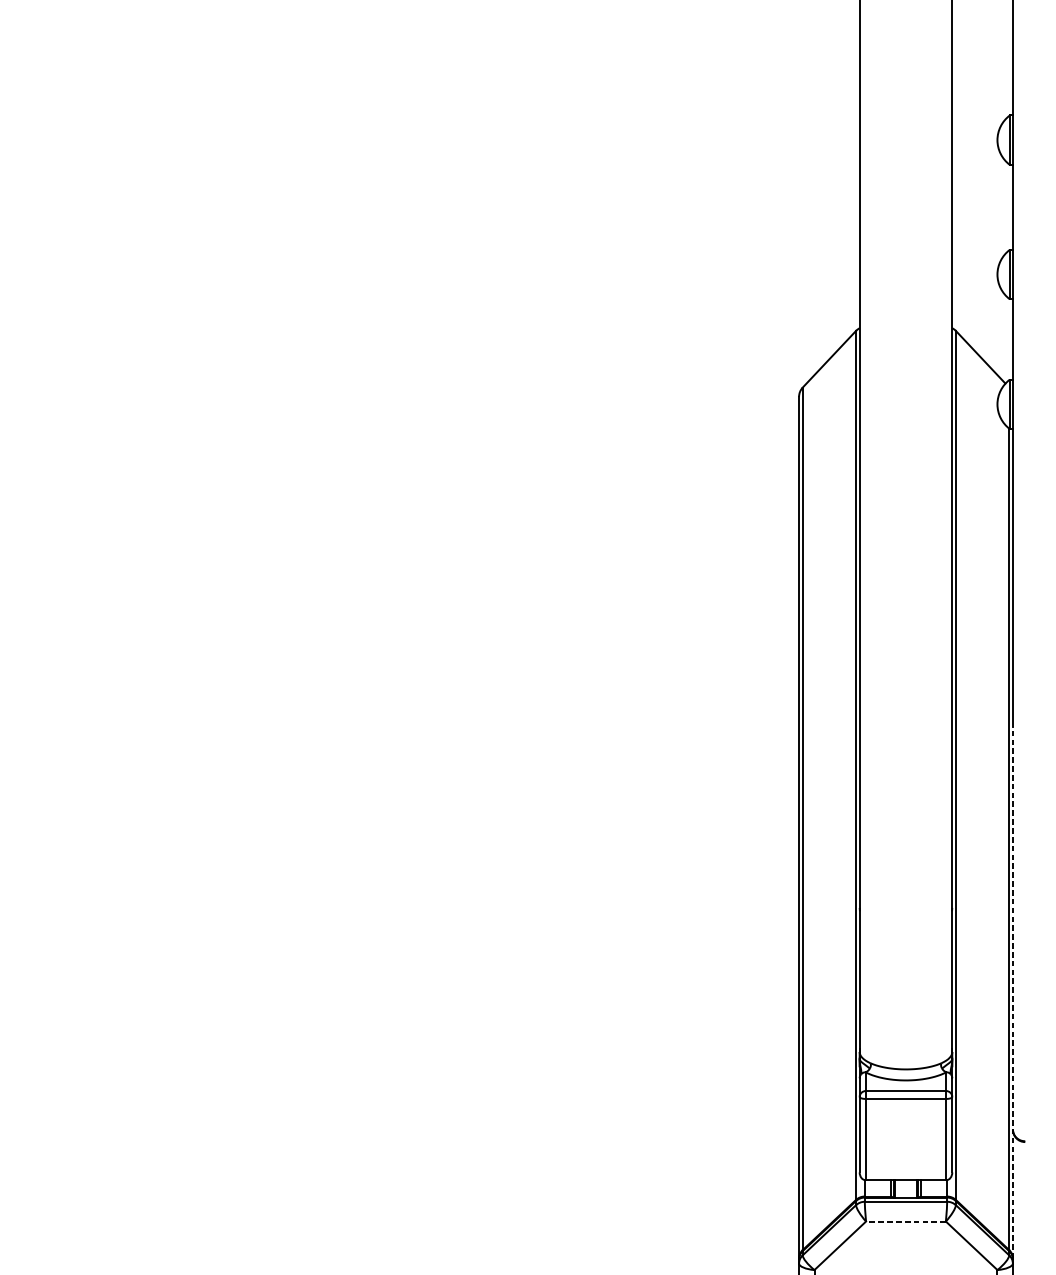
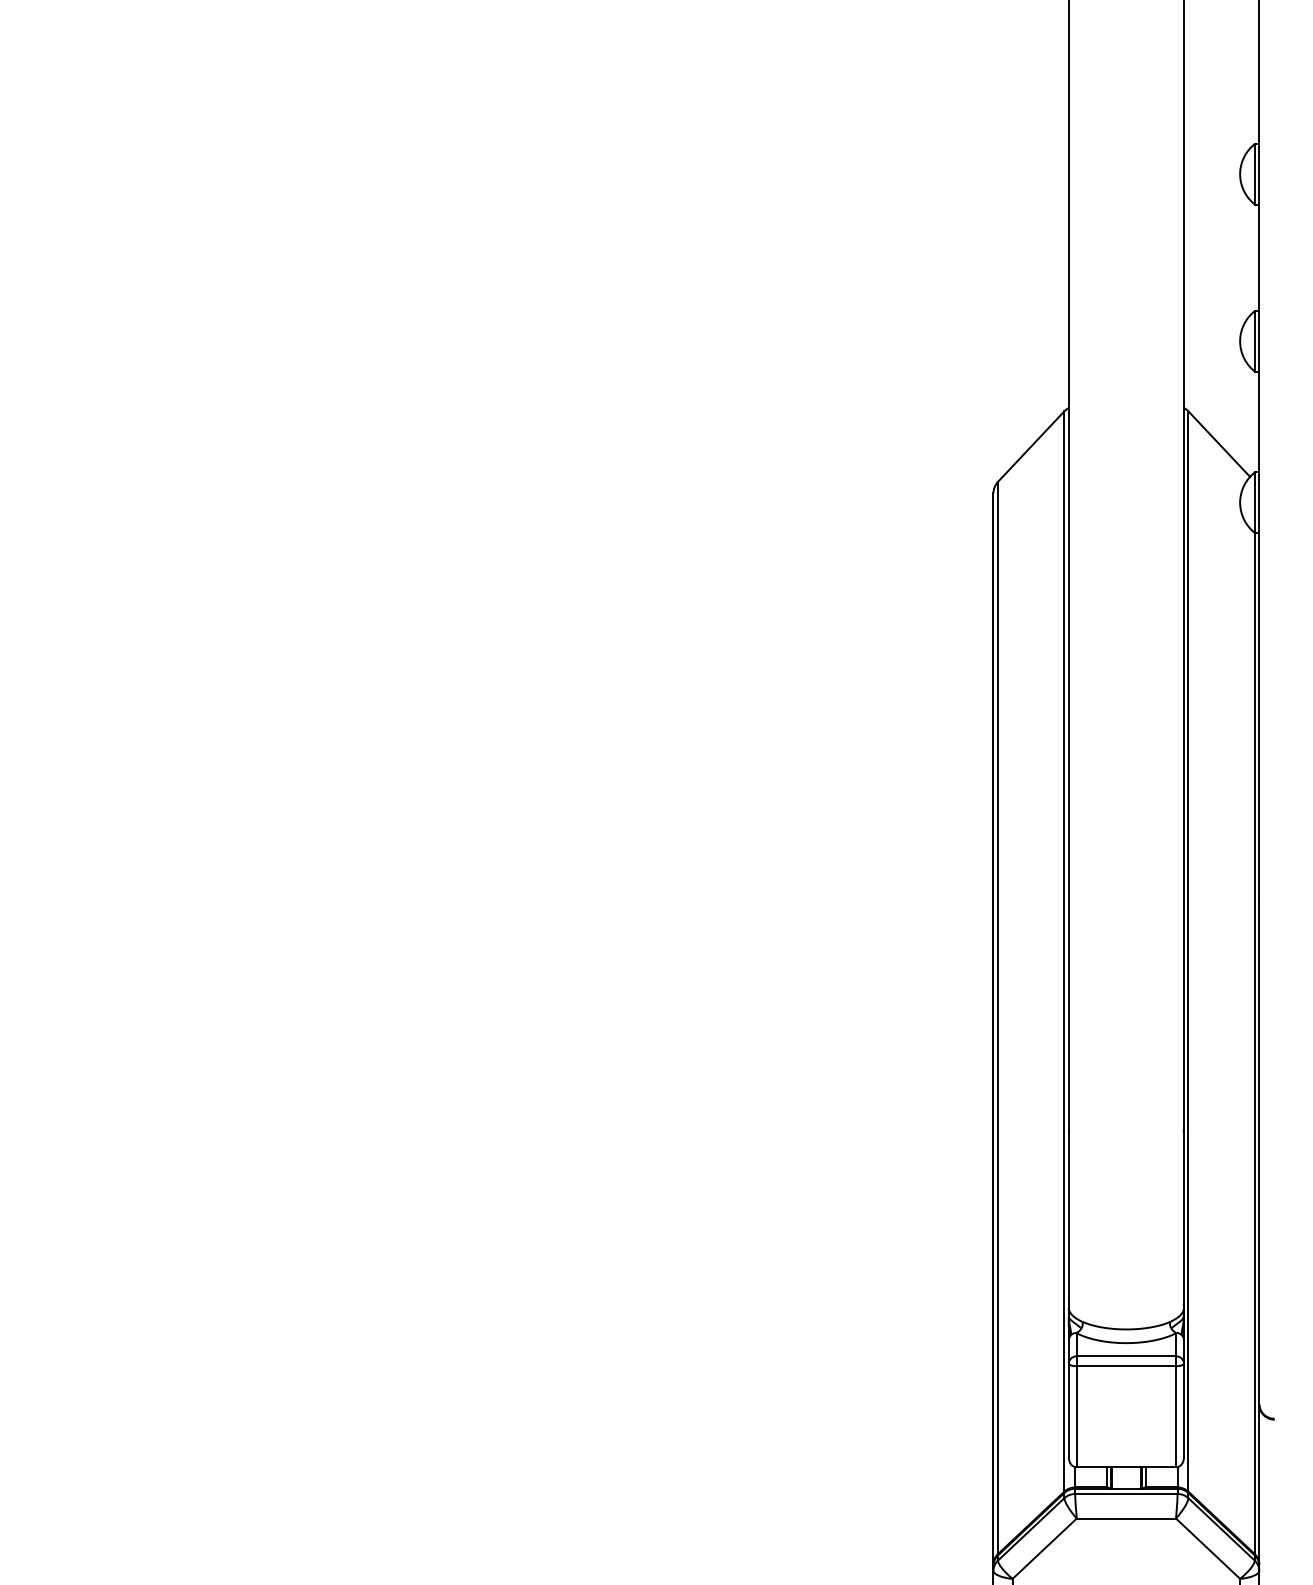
line: (1013, 992) -> (1259, 1233), dashed -> solid
line: (906, 1221) -> (1126, 1518), dashed -> solid

